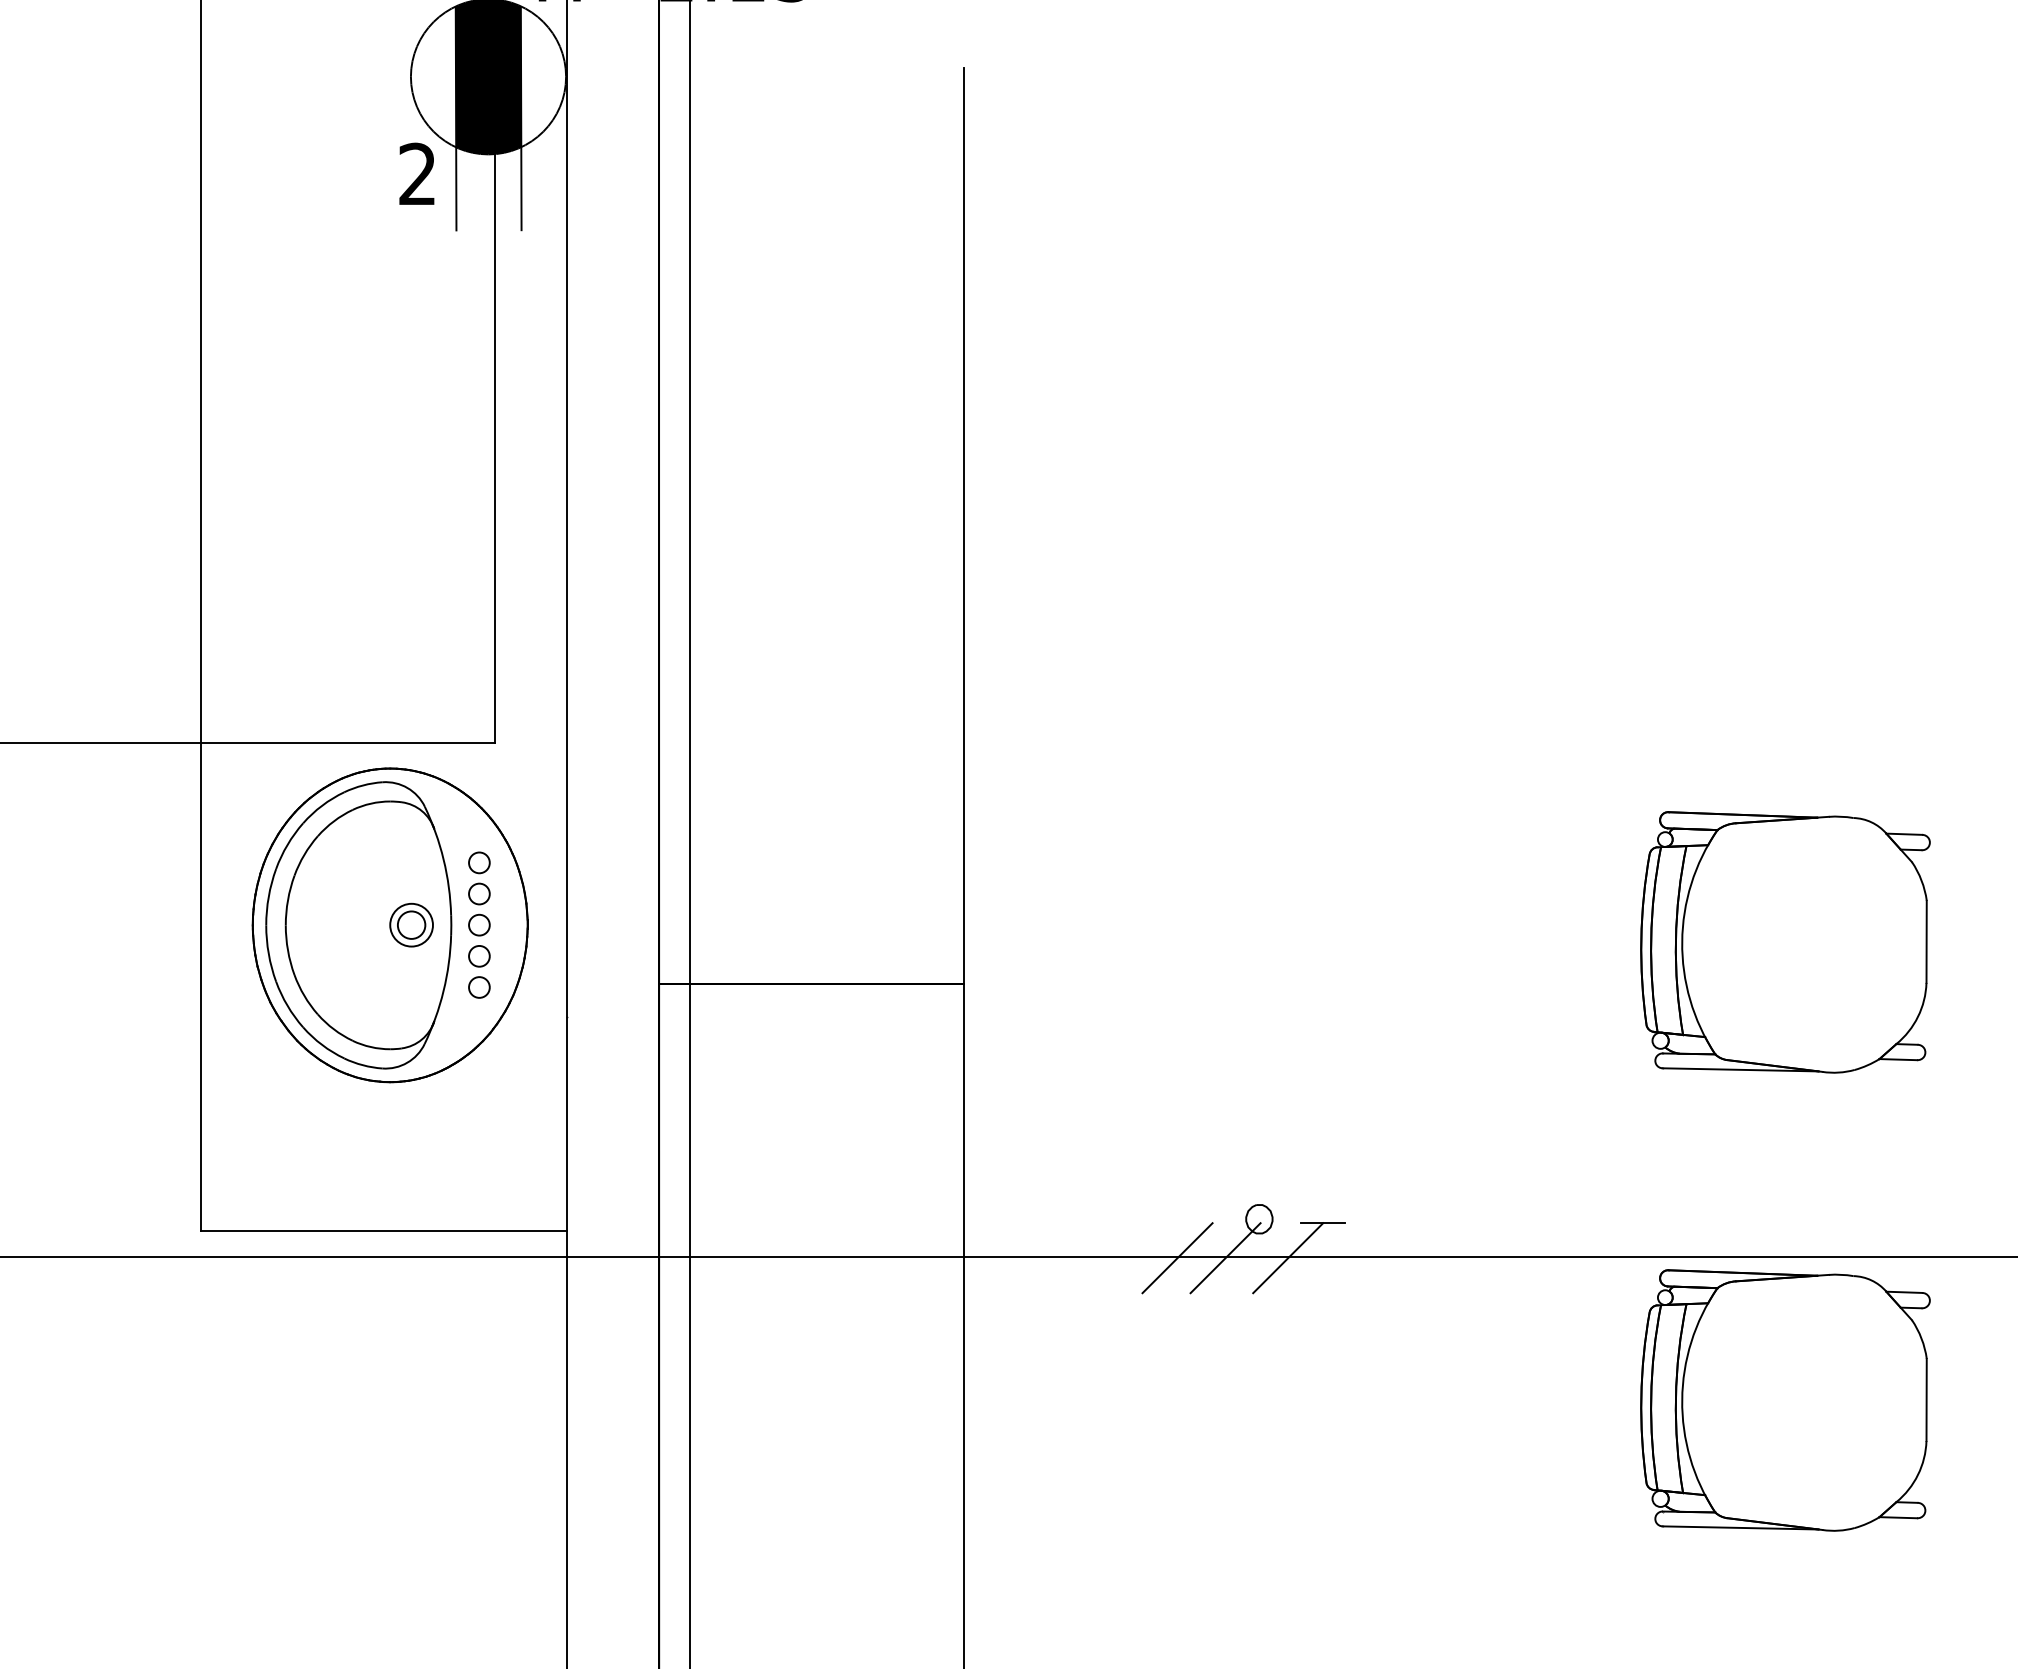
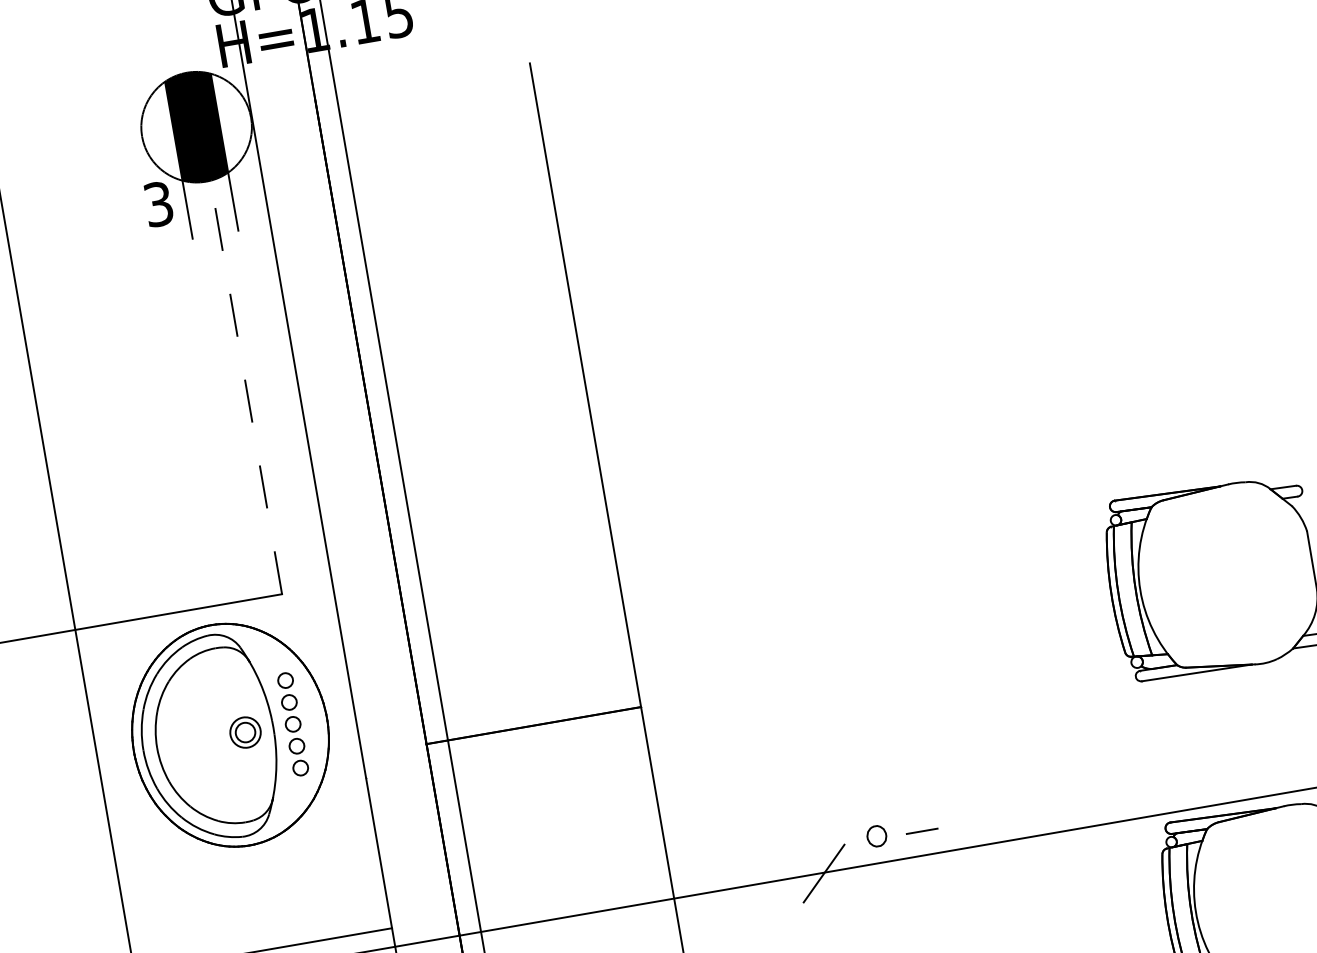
text: (417, 173) -> (158, 203), 2 -> 3
line: (495, 447) -> (246, 386), solid -> dashed
line: (1225, 1258) -> (857, 867), removed
line: (1288, 1258) -> (902, 860), removed

